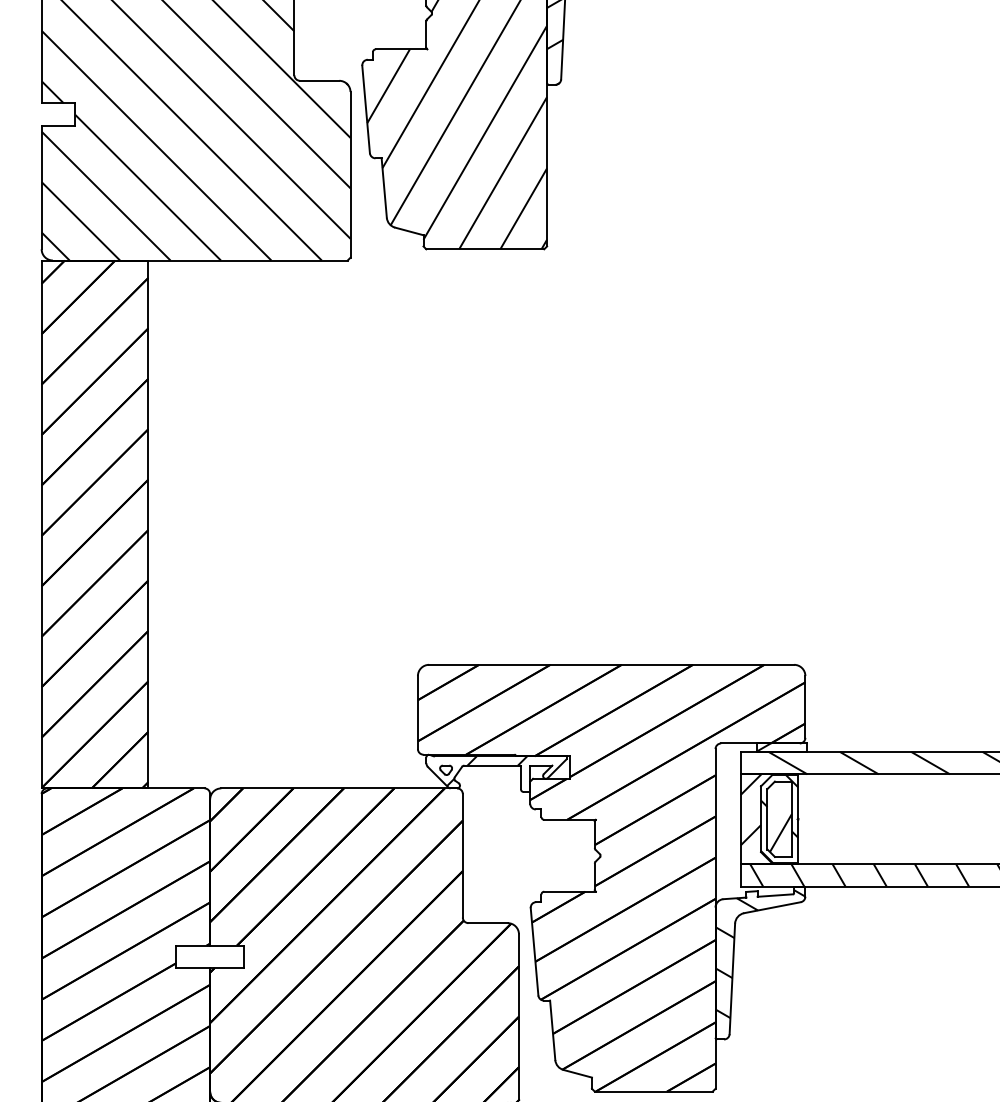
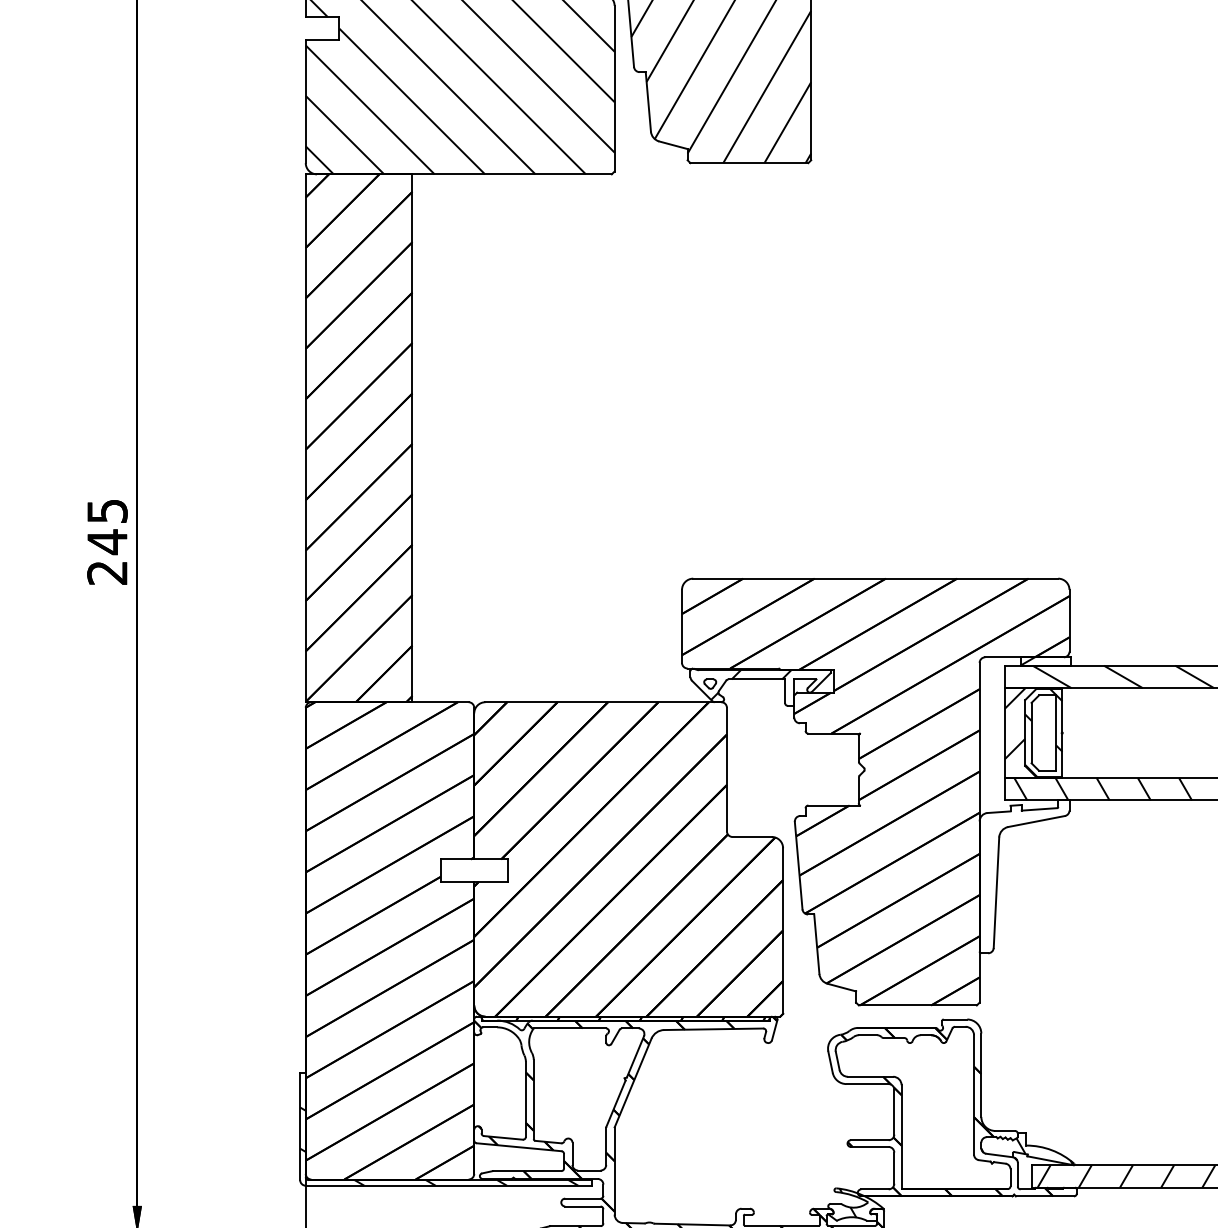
hatch: (781, 832) -> (1045, 746), removed
hatch: (760, 953) -> (1024, 867), removed

